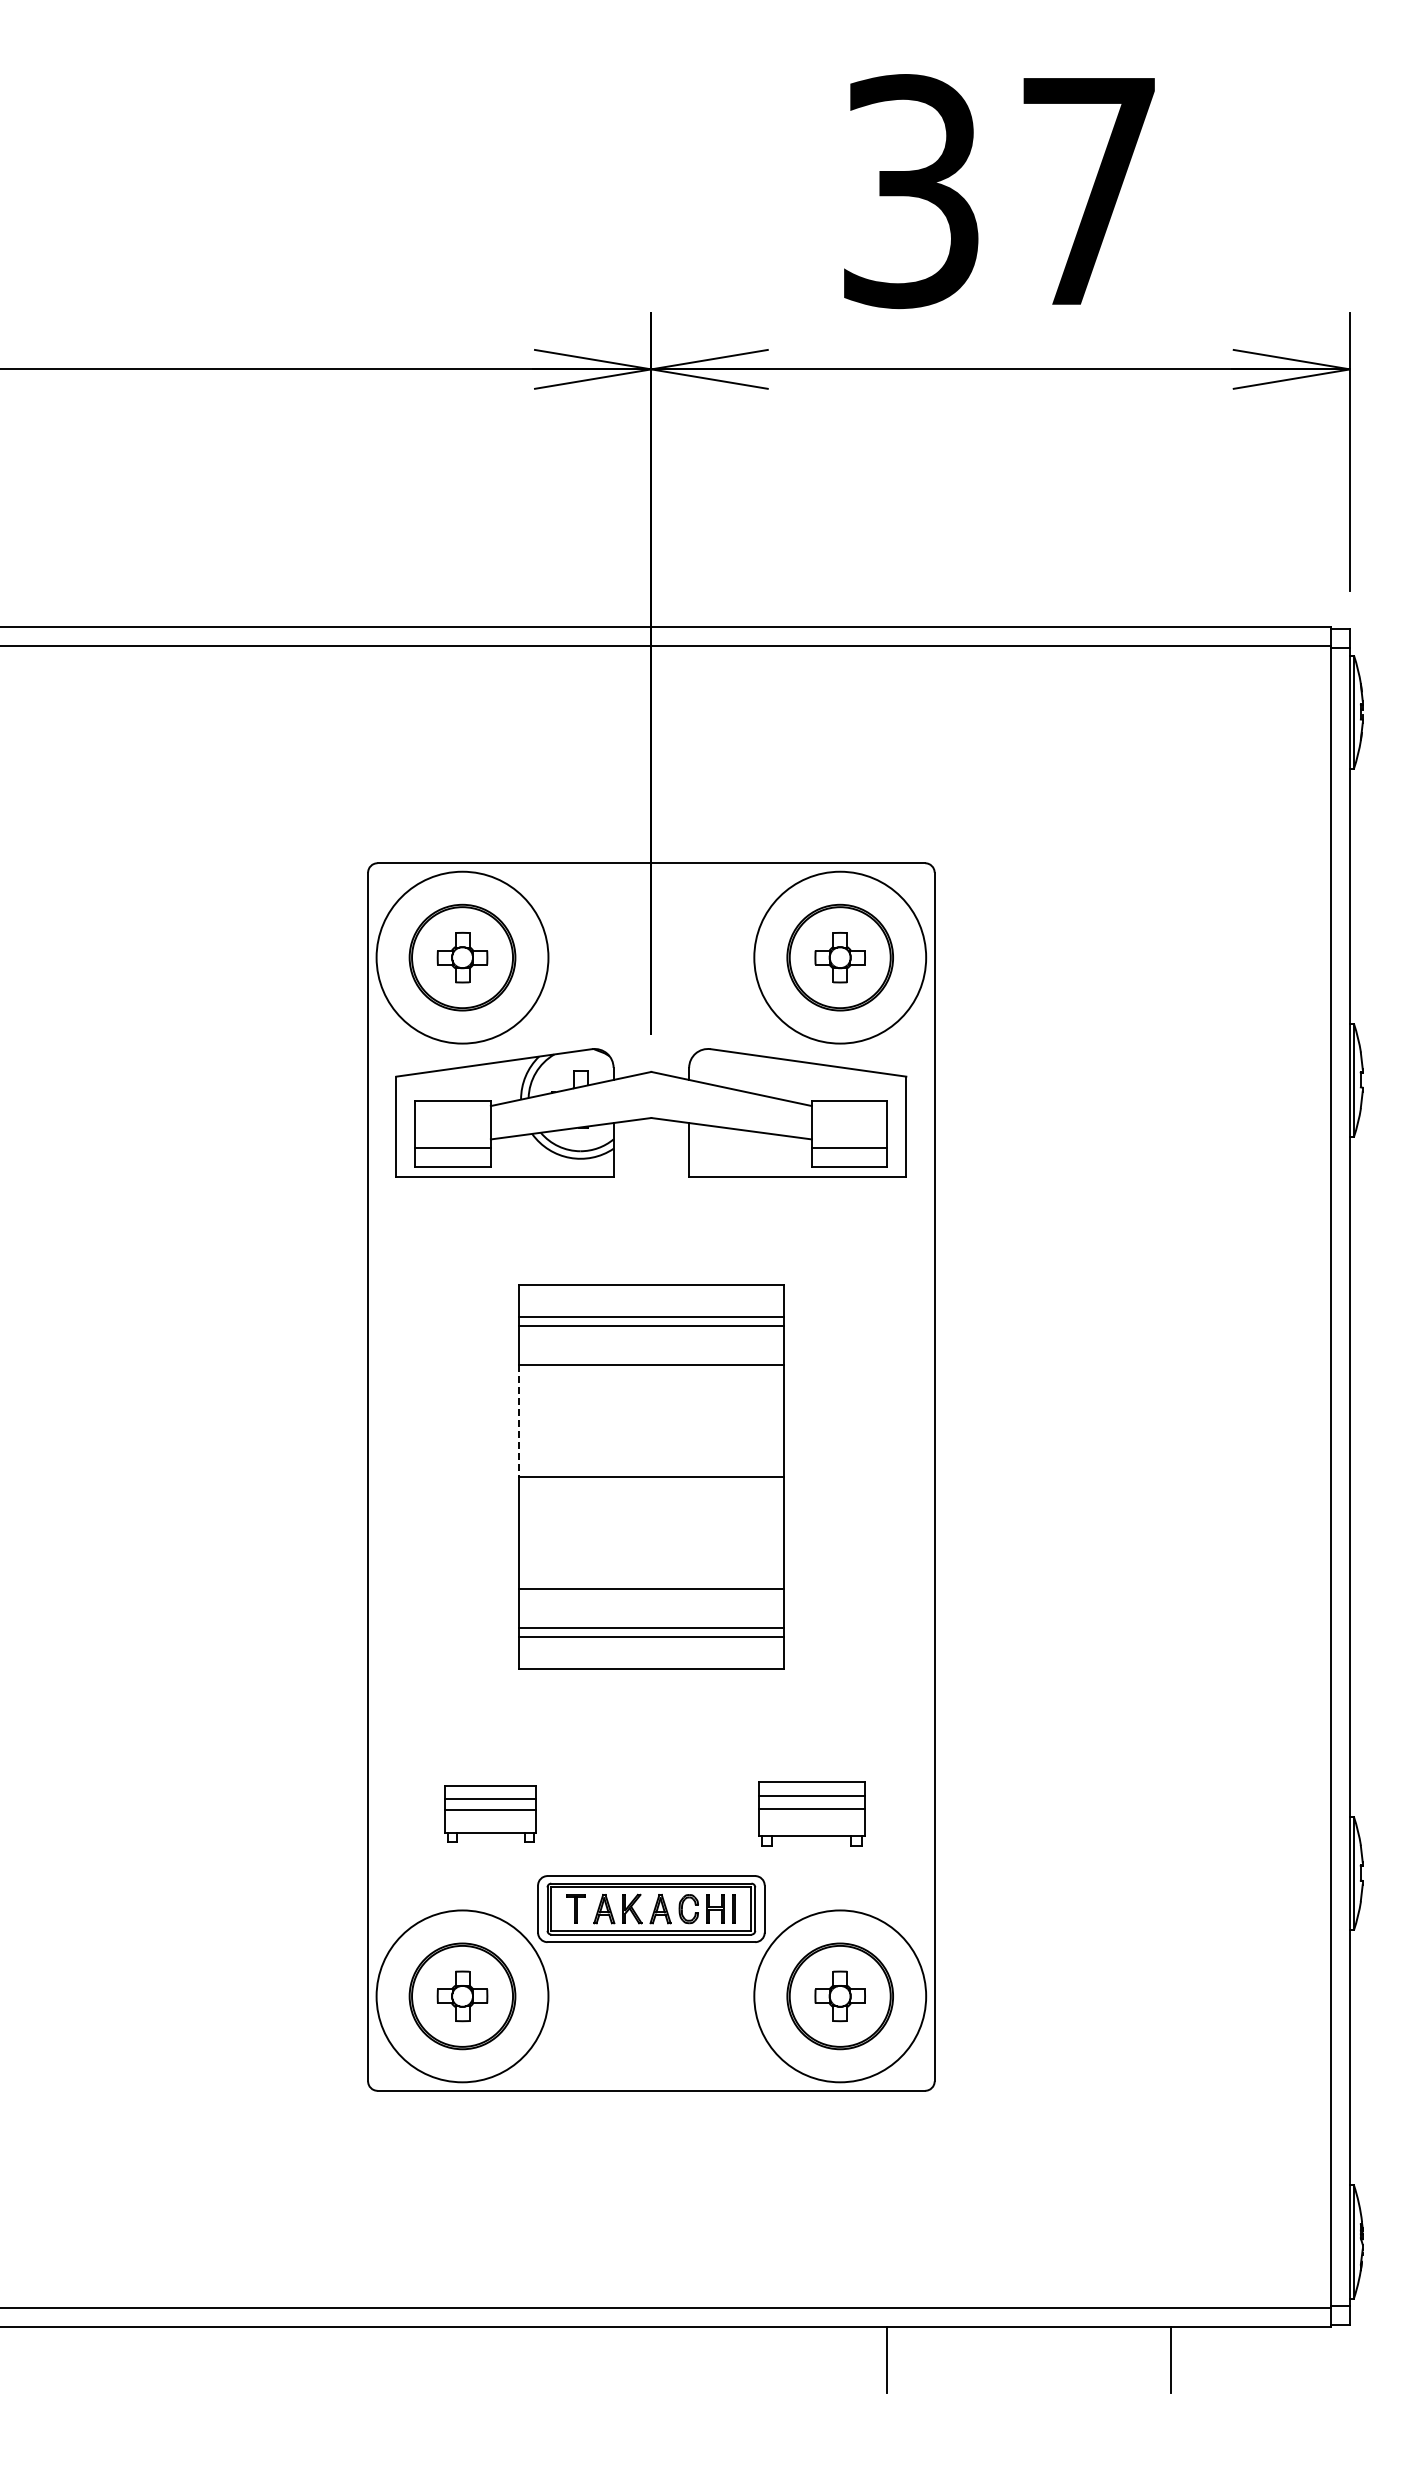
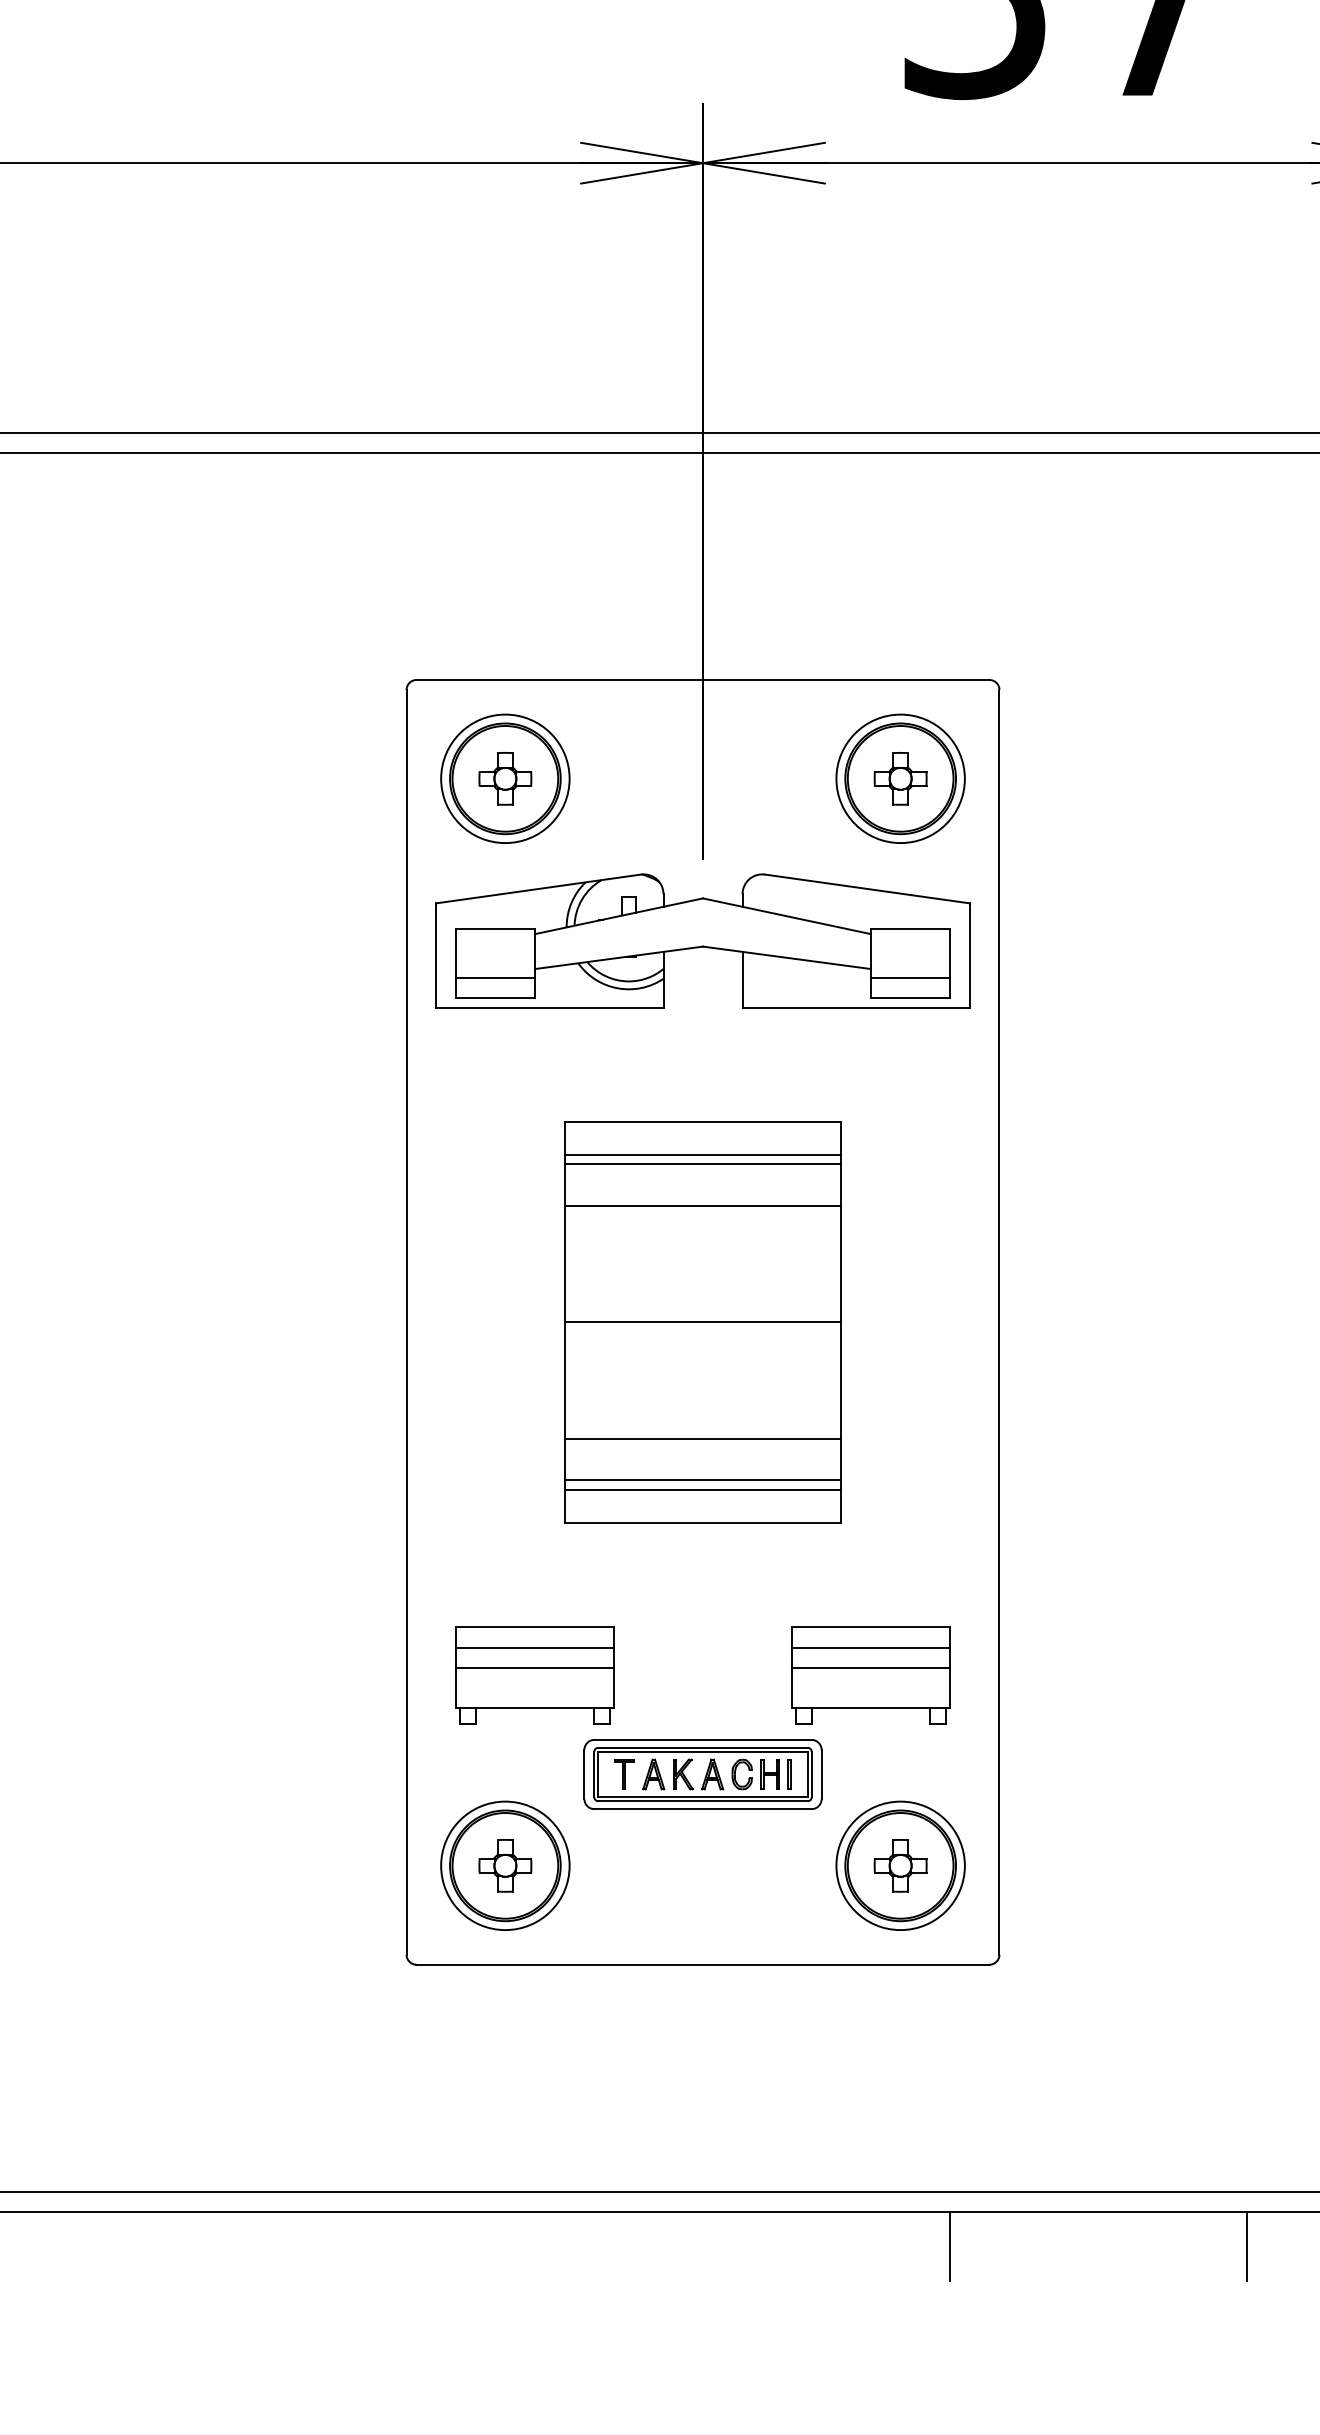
circle: (462, 957) -> (505, 778), size x0.71
circle: (839, 957) -> (899, 778), size x0.71
line: (519, 1421) -> (564, 1264), dashed -> solid
part: (490, 1813) -> (534, 1674), size x1.67
part: (811, 1813) -> (870, 1674), size x1.43
circle: (462, 1996) -> (505, 1865), size x0.71
circle: (839, 1996) -> (899, 1865), size x0.71

